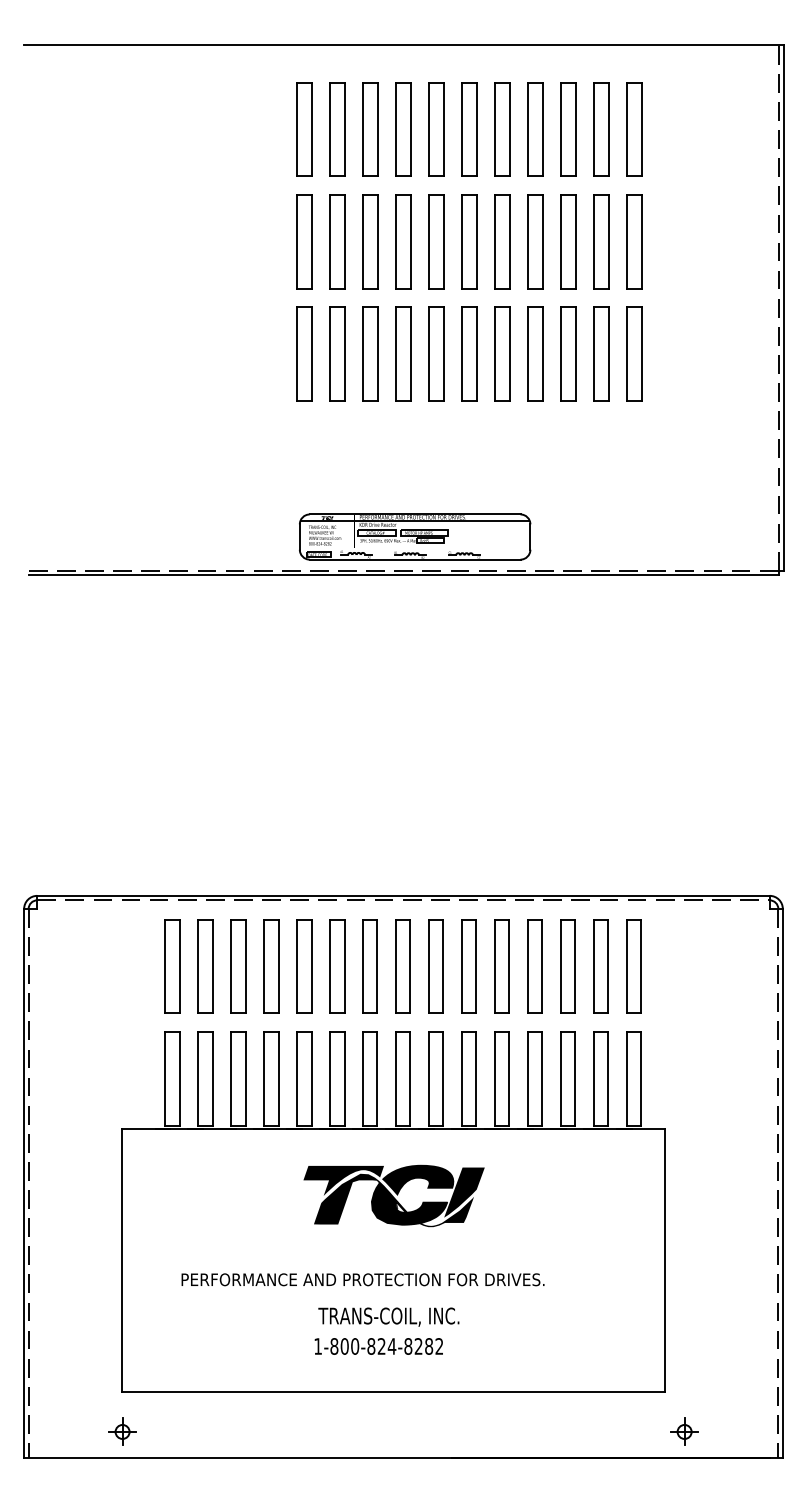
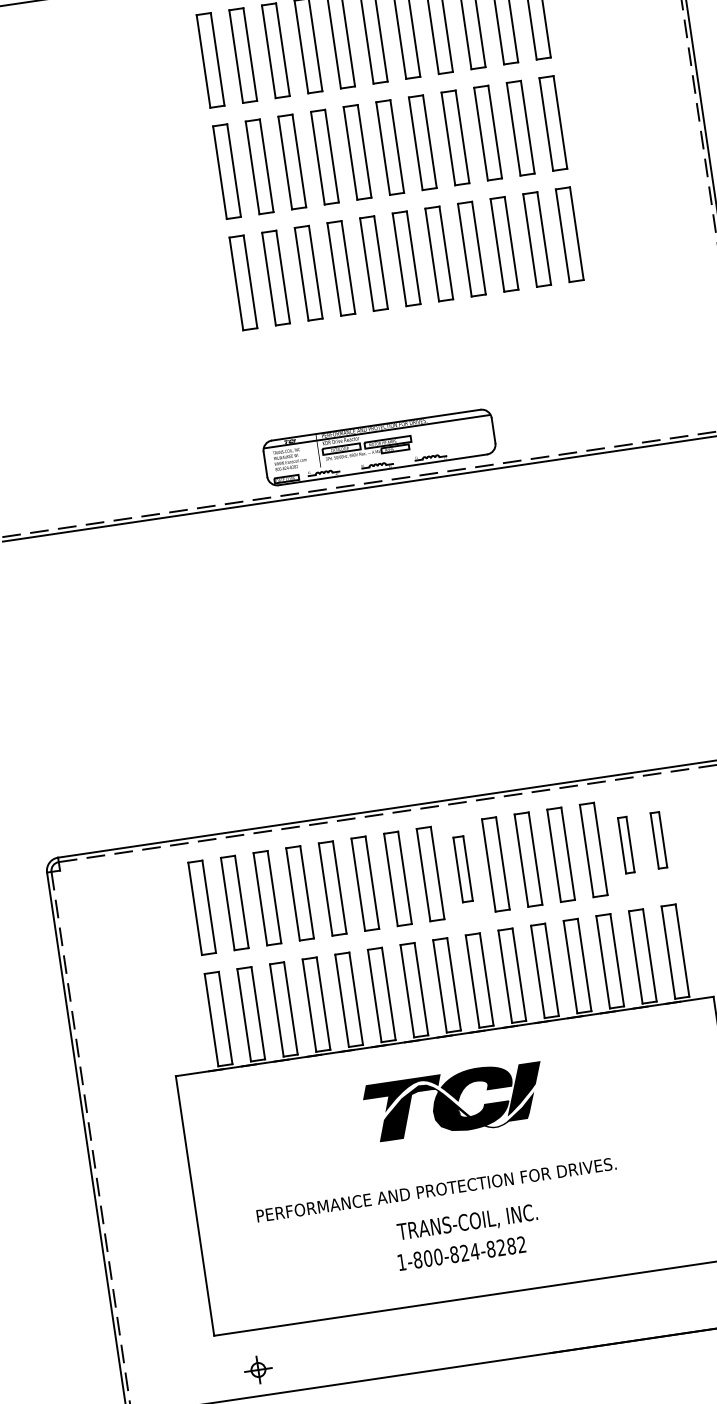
part: (435, 966) -> (462, 869), size x0.7
part: (600, 966) -> (625, 845), size x0.6
part: (633, 966) -> (658, 840), size x0.6
part: (122, 1431) -> (258, 1369), moved

